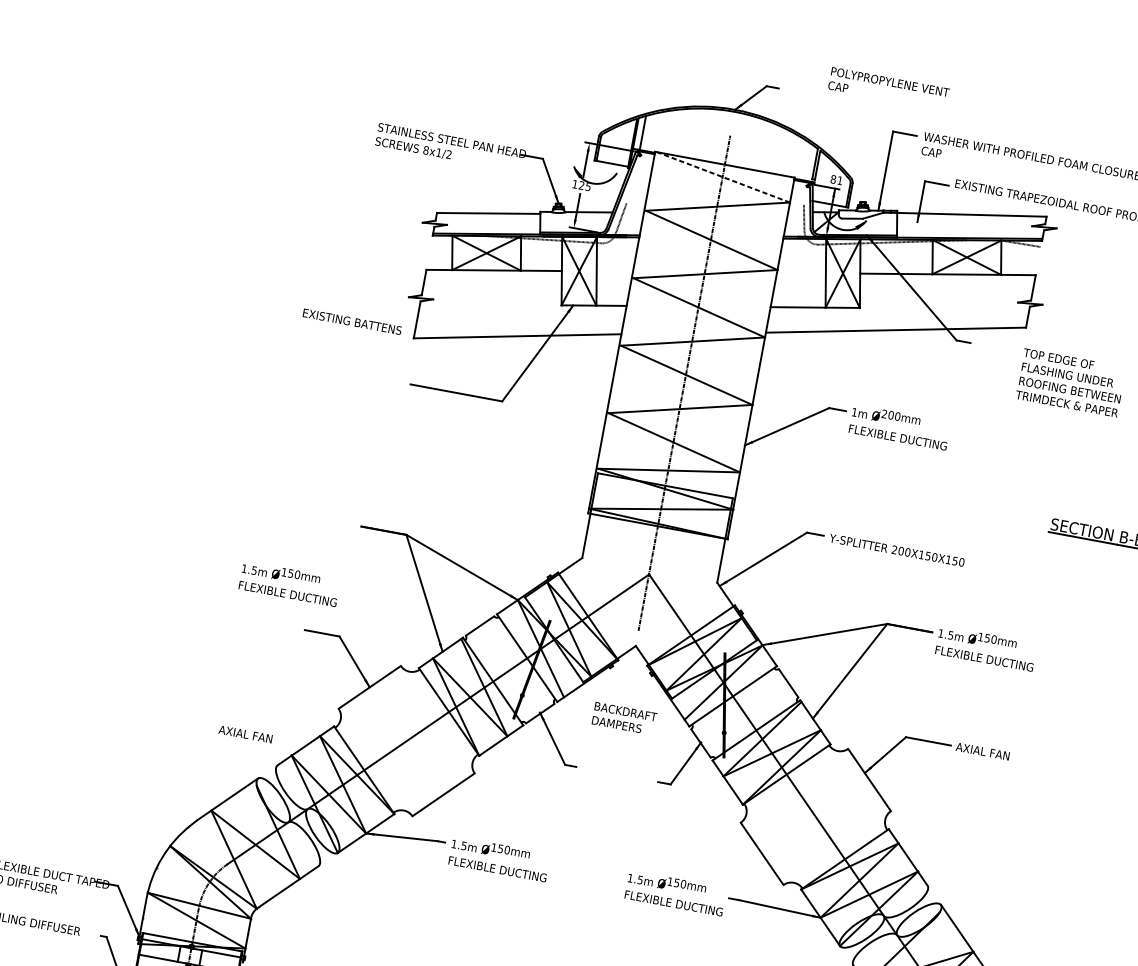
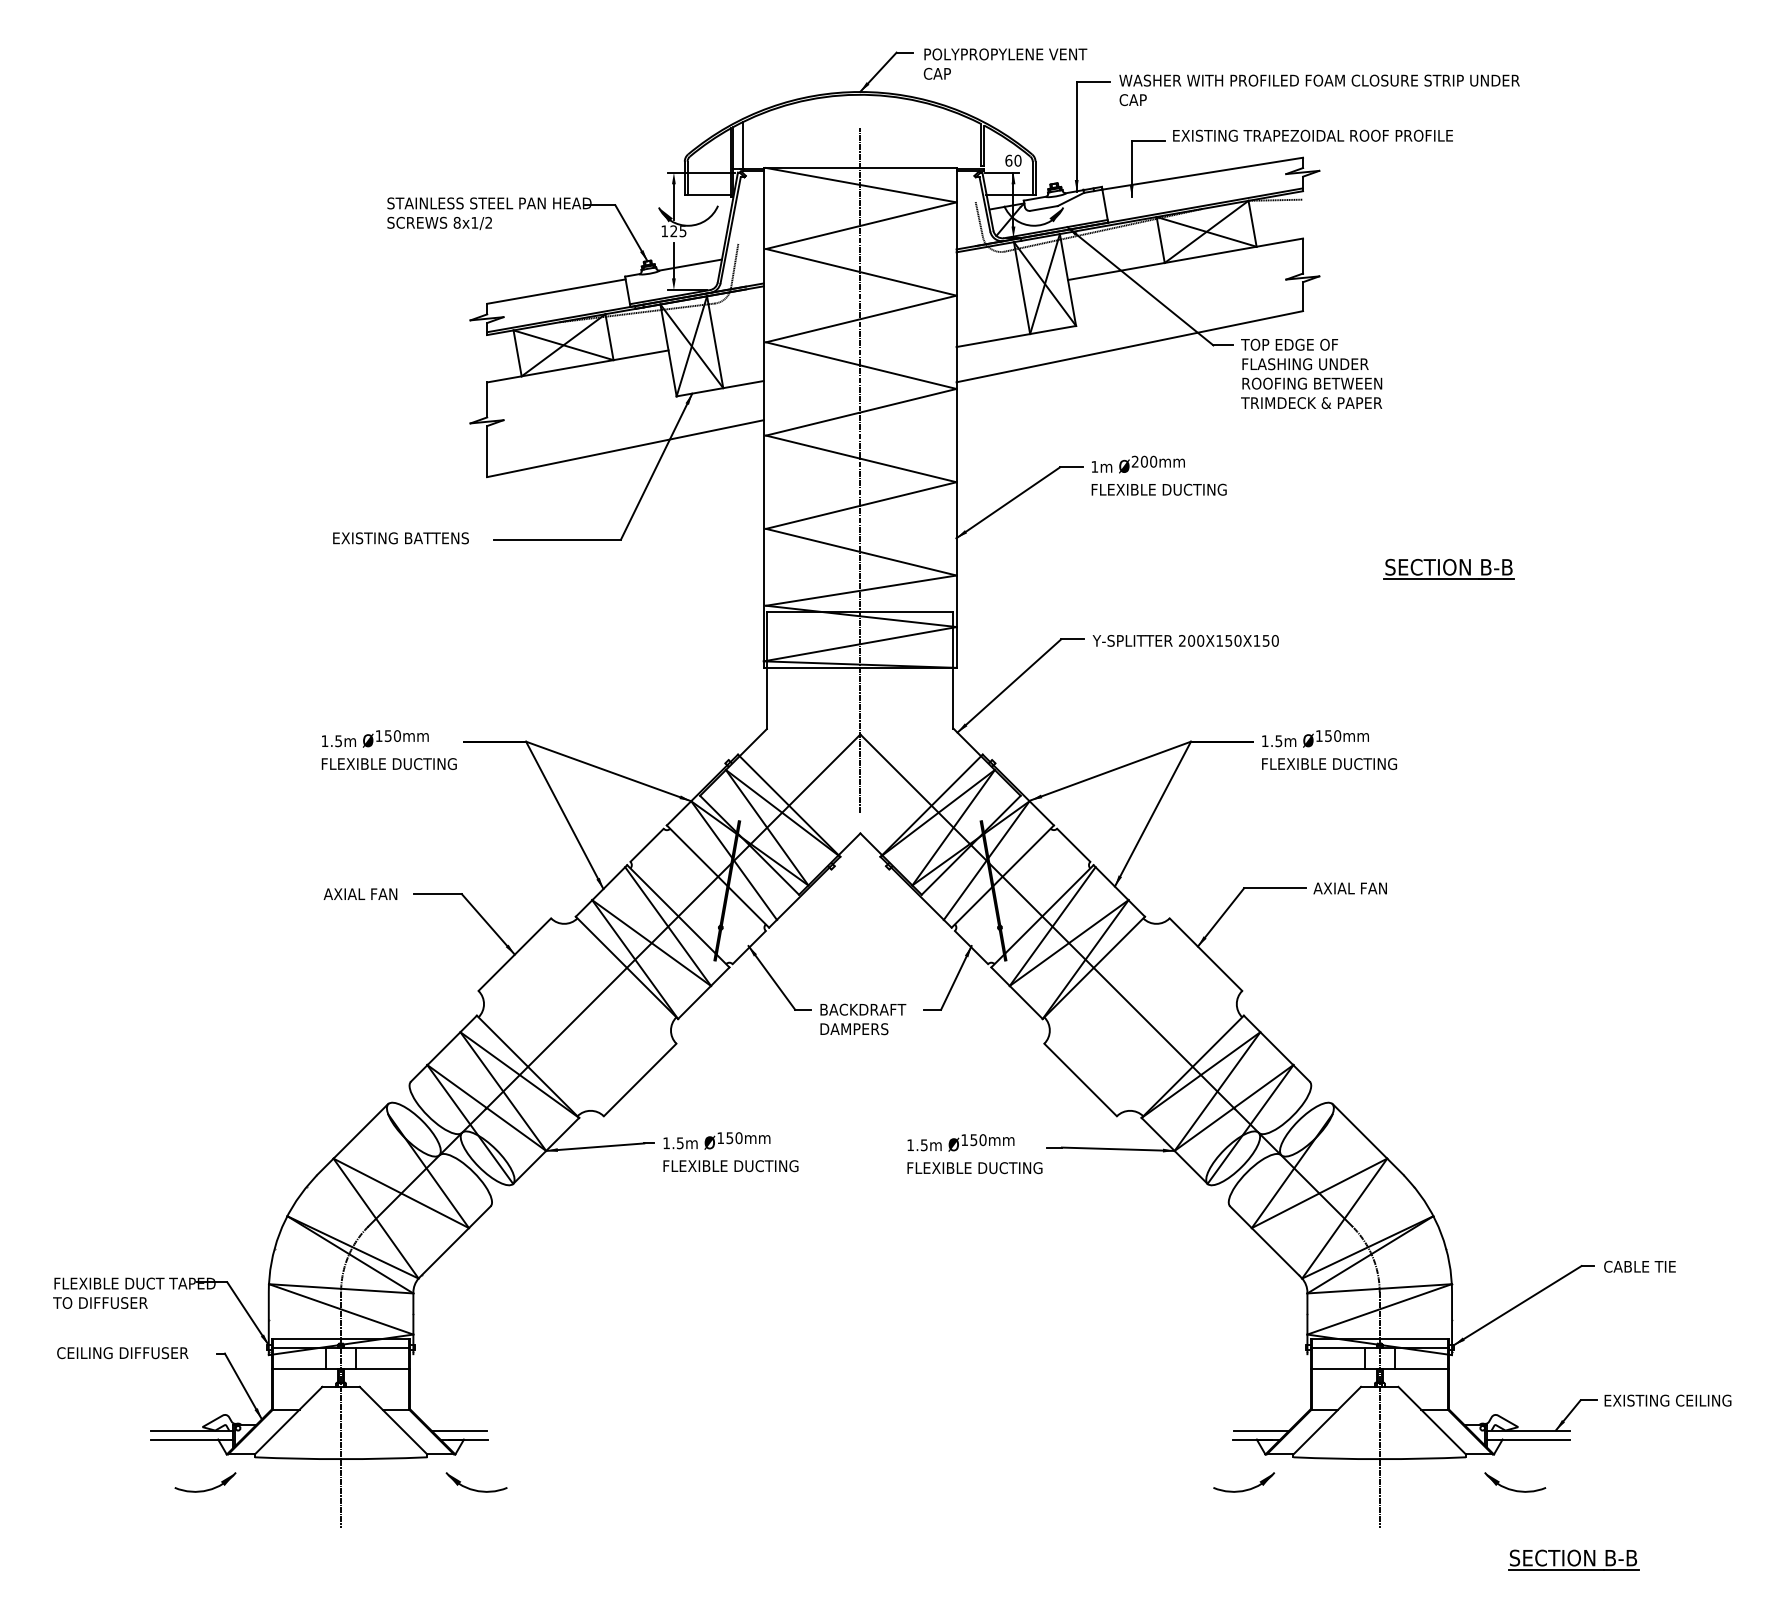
text: (888, 88) -> (1005, 63), moved
line: (723, 177) -> (861, 185), dashed -> solid
text: (836, 179) -> (1013, 160), 81 -> 60
text: (351, 321) -> (400, 538), moved
text: (1070, 382) -> (1311, 373), moved
text: (289, 583) -> (388, 749), moved
text: (624, 718) -> (863, 1019), moved
text: (245, 733) -> (360, 893), moved

